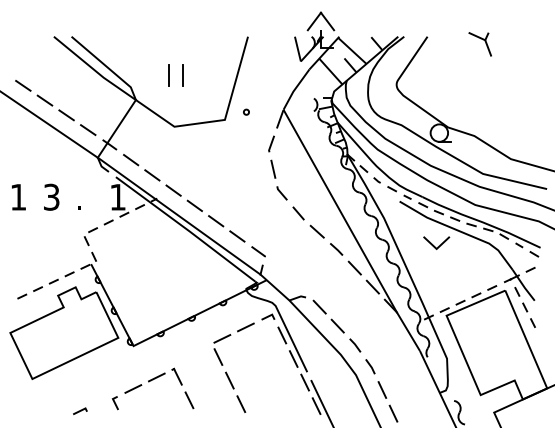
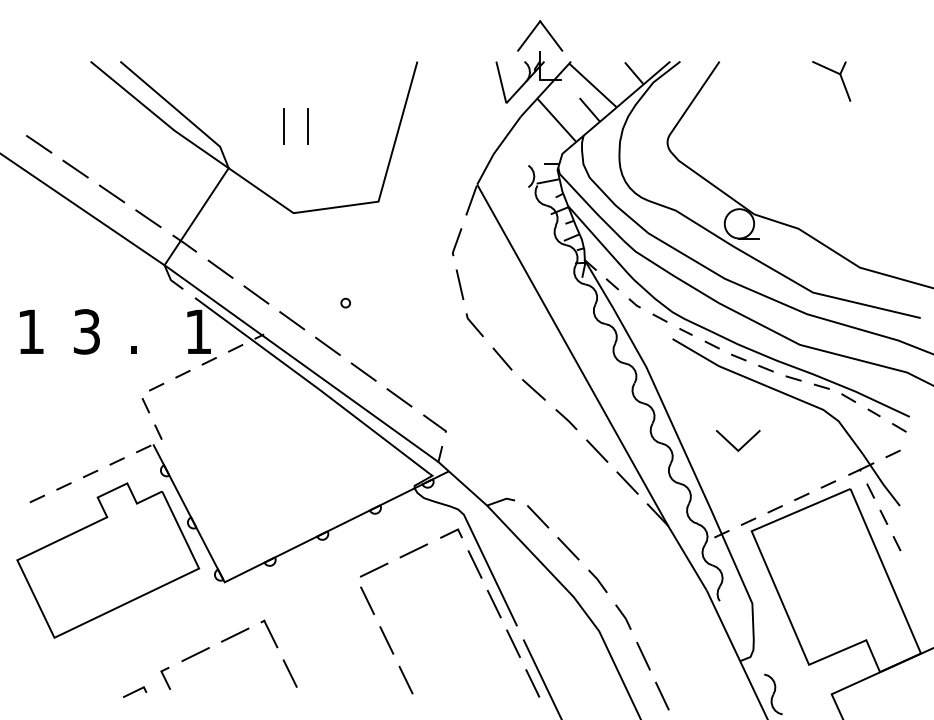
part: (479, 44) -> (830, 81), moved
circle: (246, 111) -> (345, 301), moved
line: (433, 244) -> (732, 443), moved
part: (149, 382) -> (222, 643), moved

